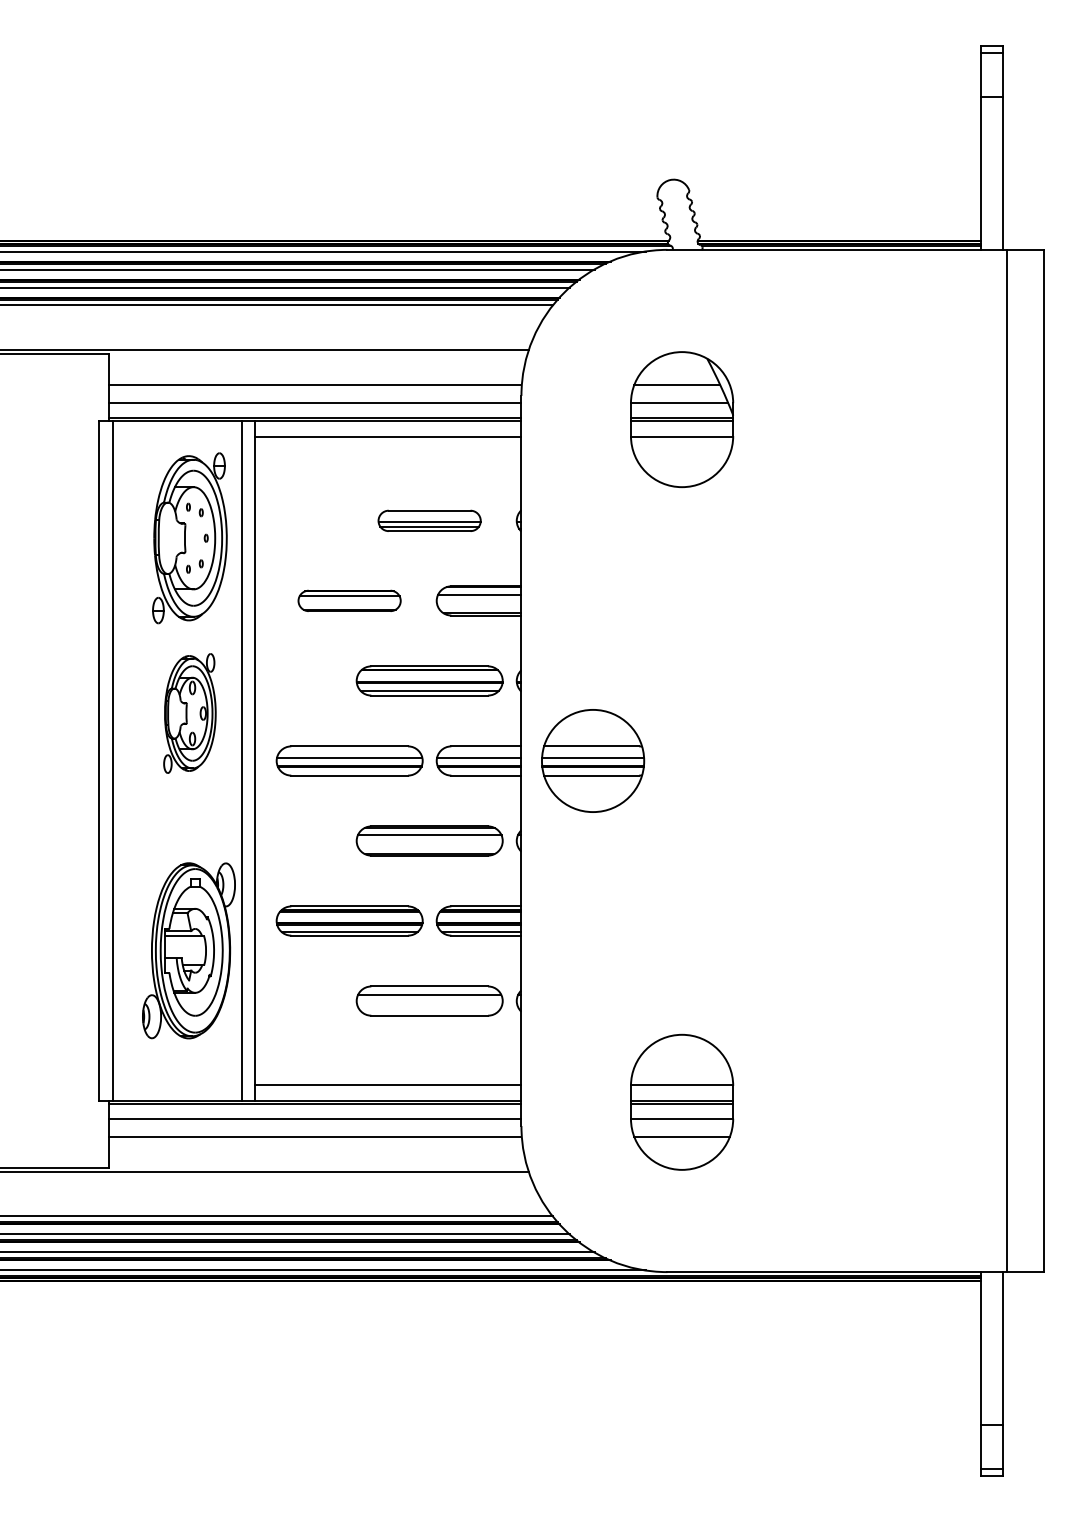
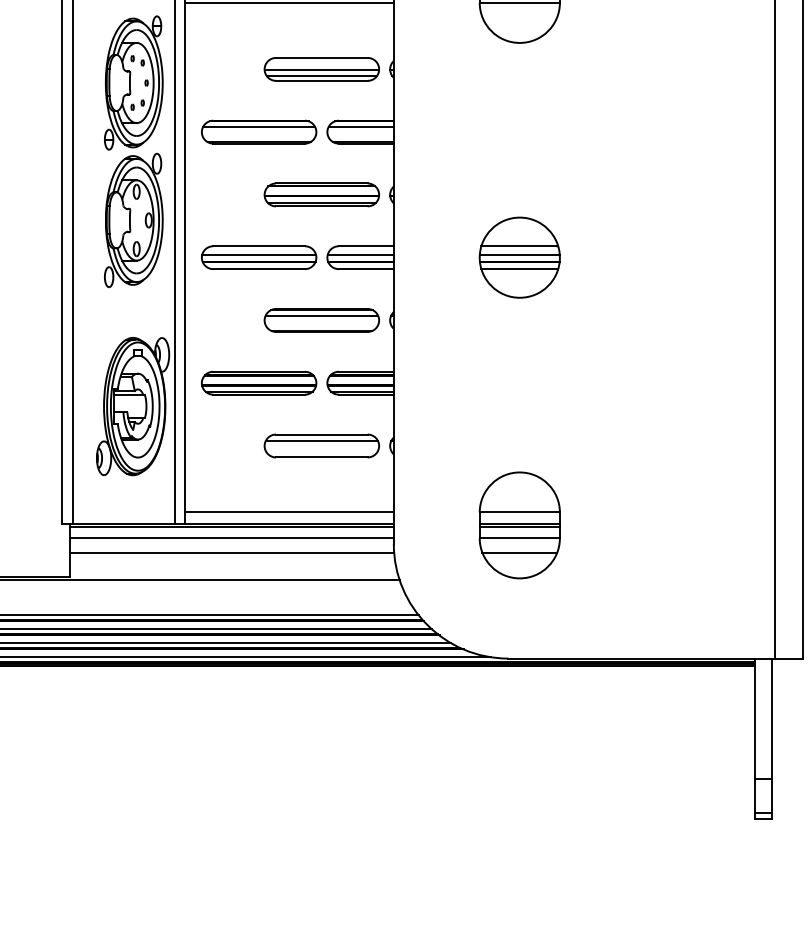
part: (429, 520) -> (321, 69), size x1.43
part: (349, 600) -> (258, 131), size x1.43
part: (189, 713) -> (133, 220), size x1.43
part: (593, 760) -> (520, 257), moved

